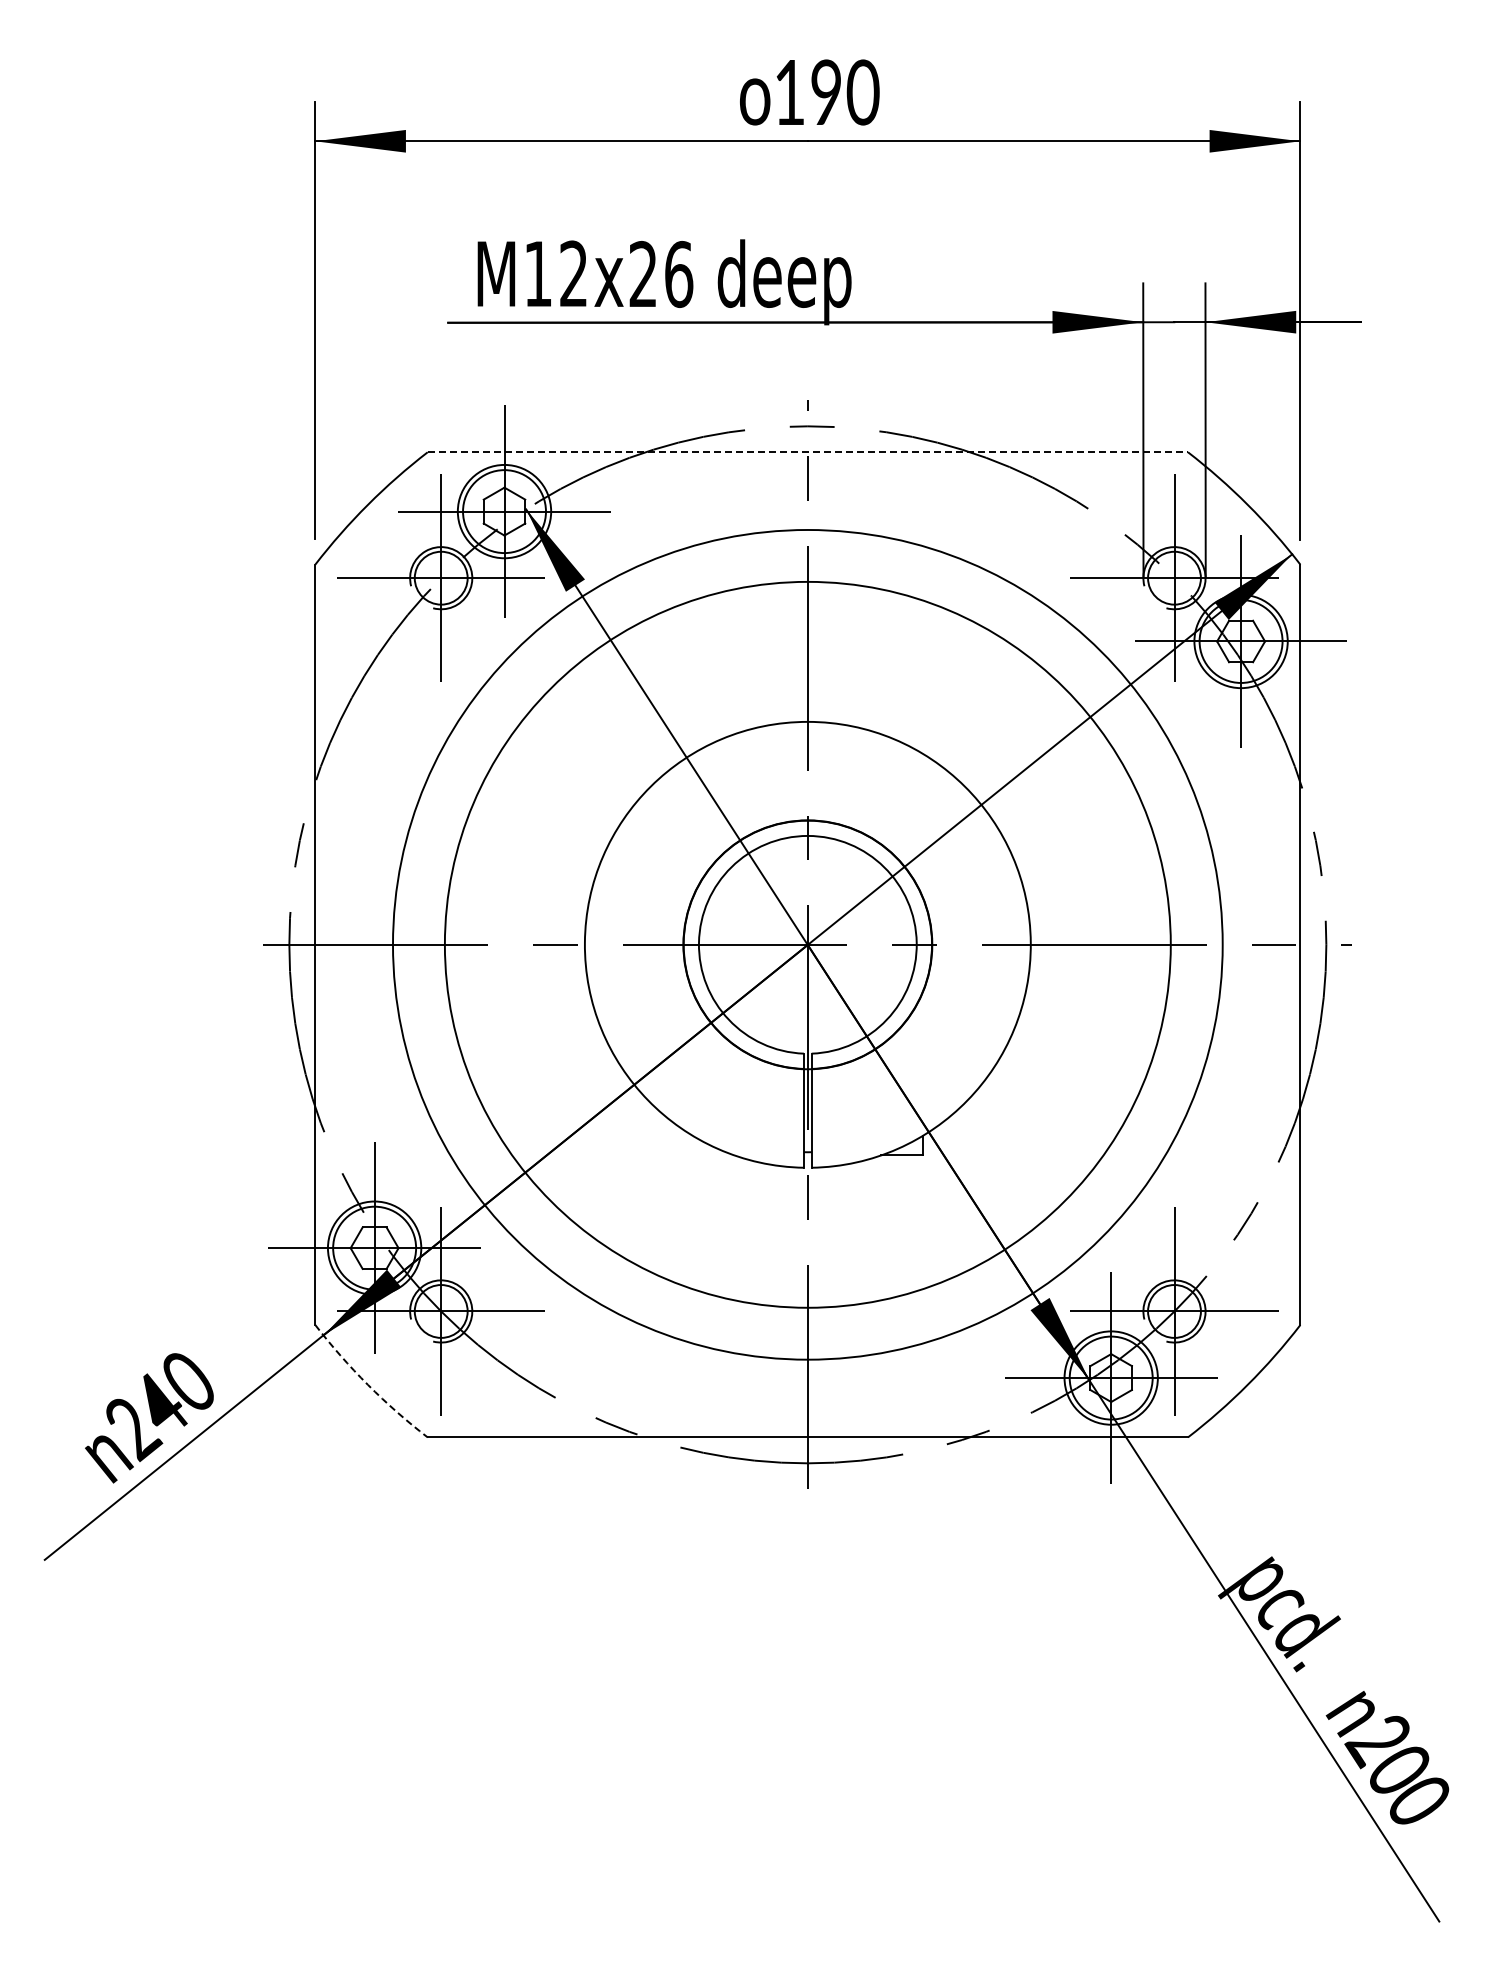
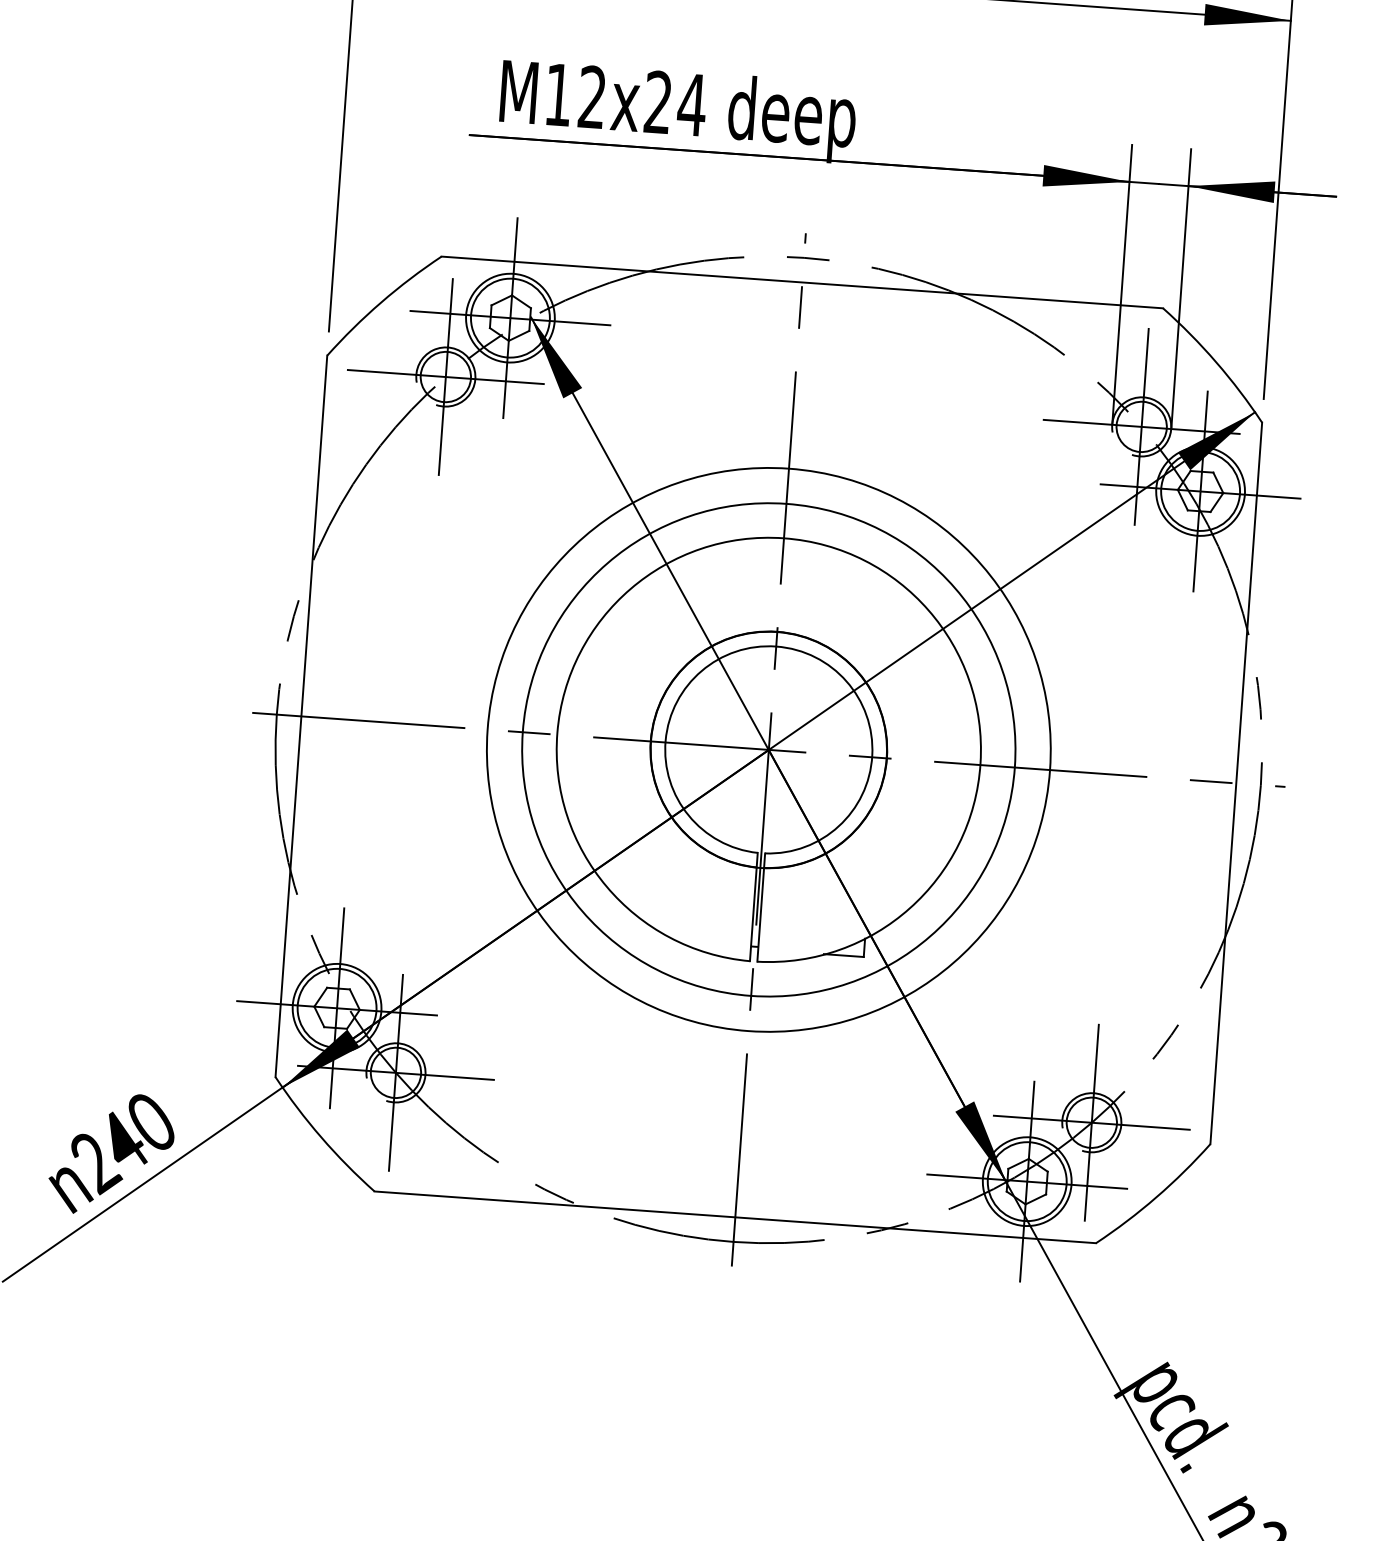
text: (678, 273) -> (691, 104), x26 -> x24
line: (808, 452) -> (802, 282), dashed -> solid
circle: (807, 944) -> (768, 749), size x0.71
circle: (807, 944) -> (768, 749), size x0.71
arc: (367, 1384) -> (321, 1137), dashed -> solid

